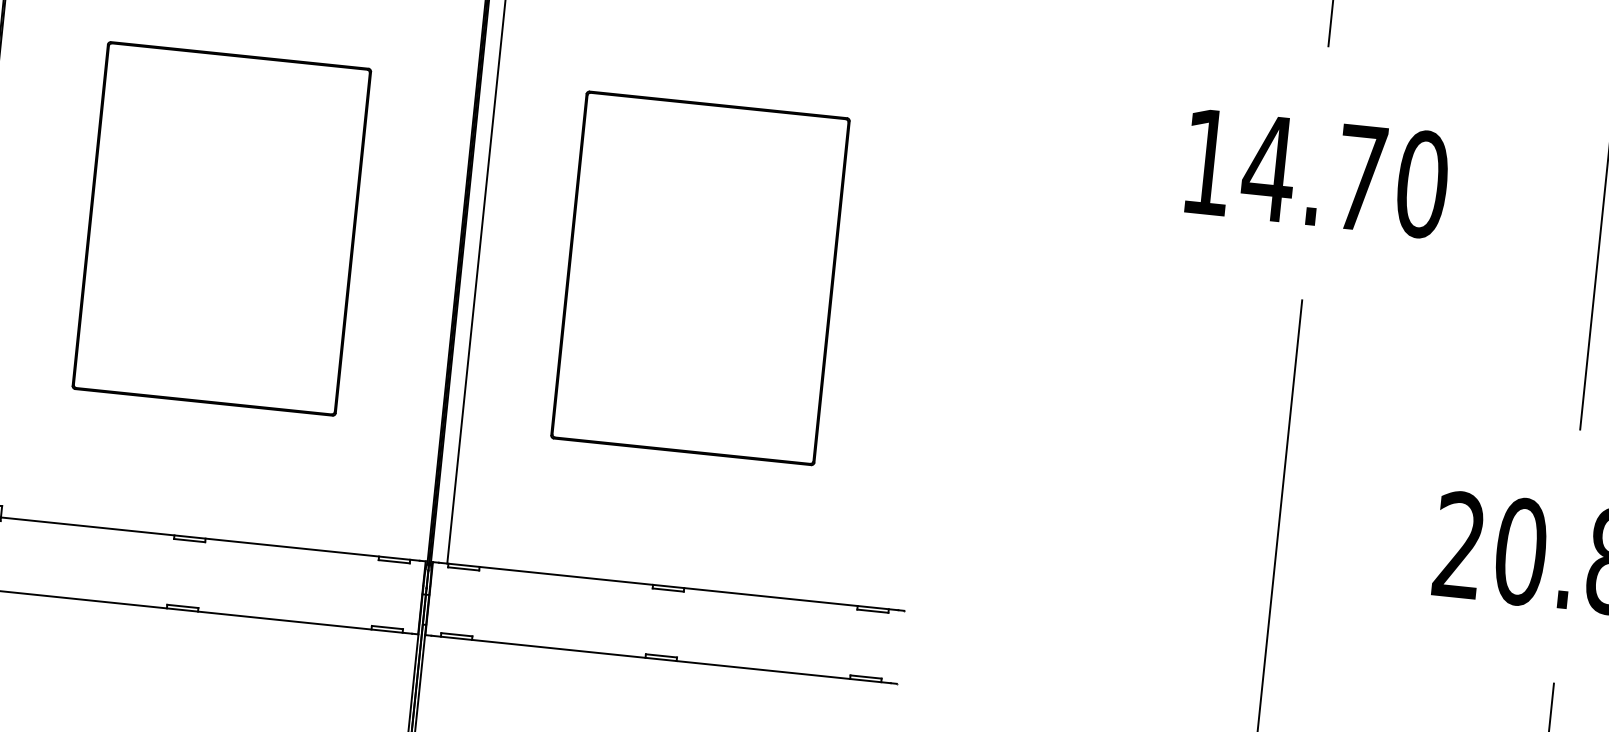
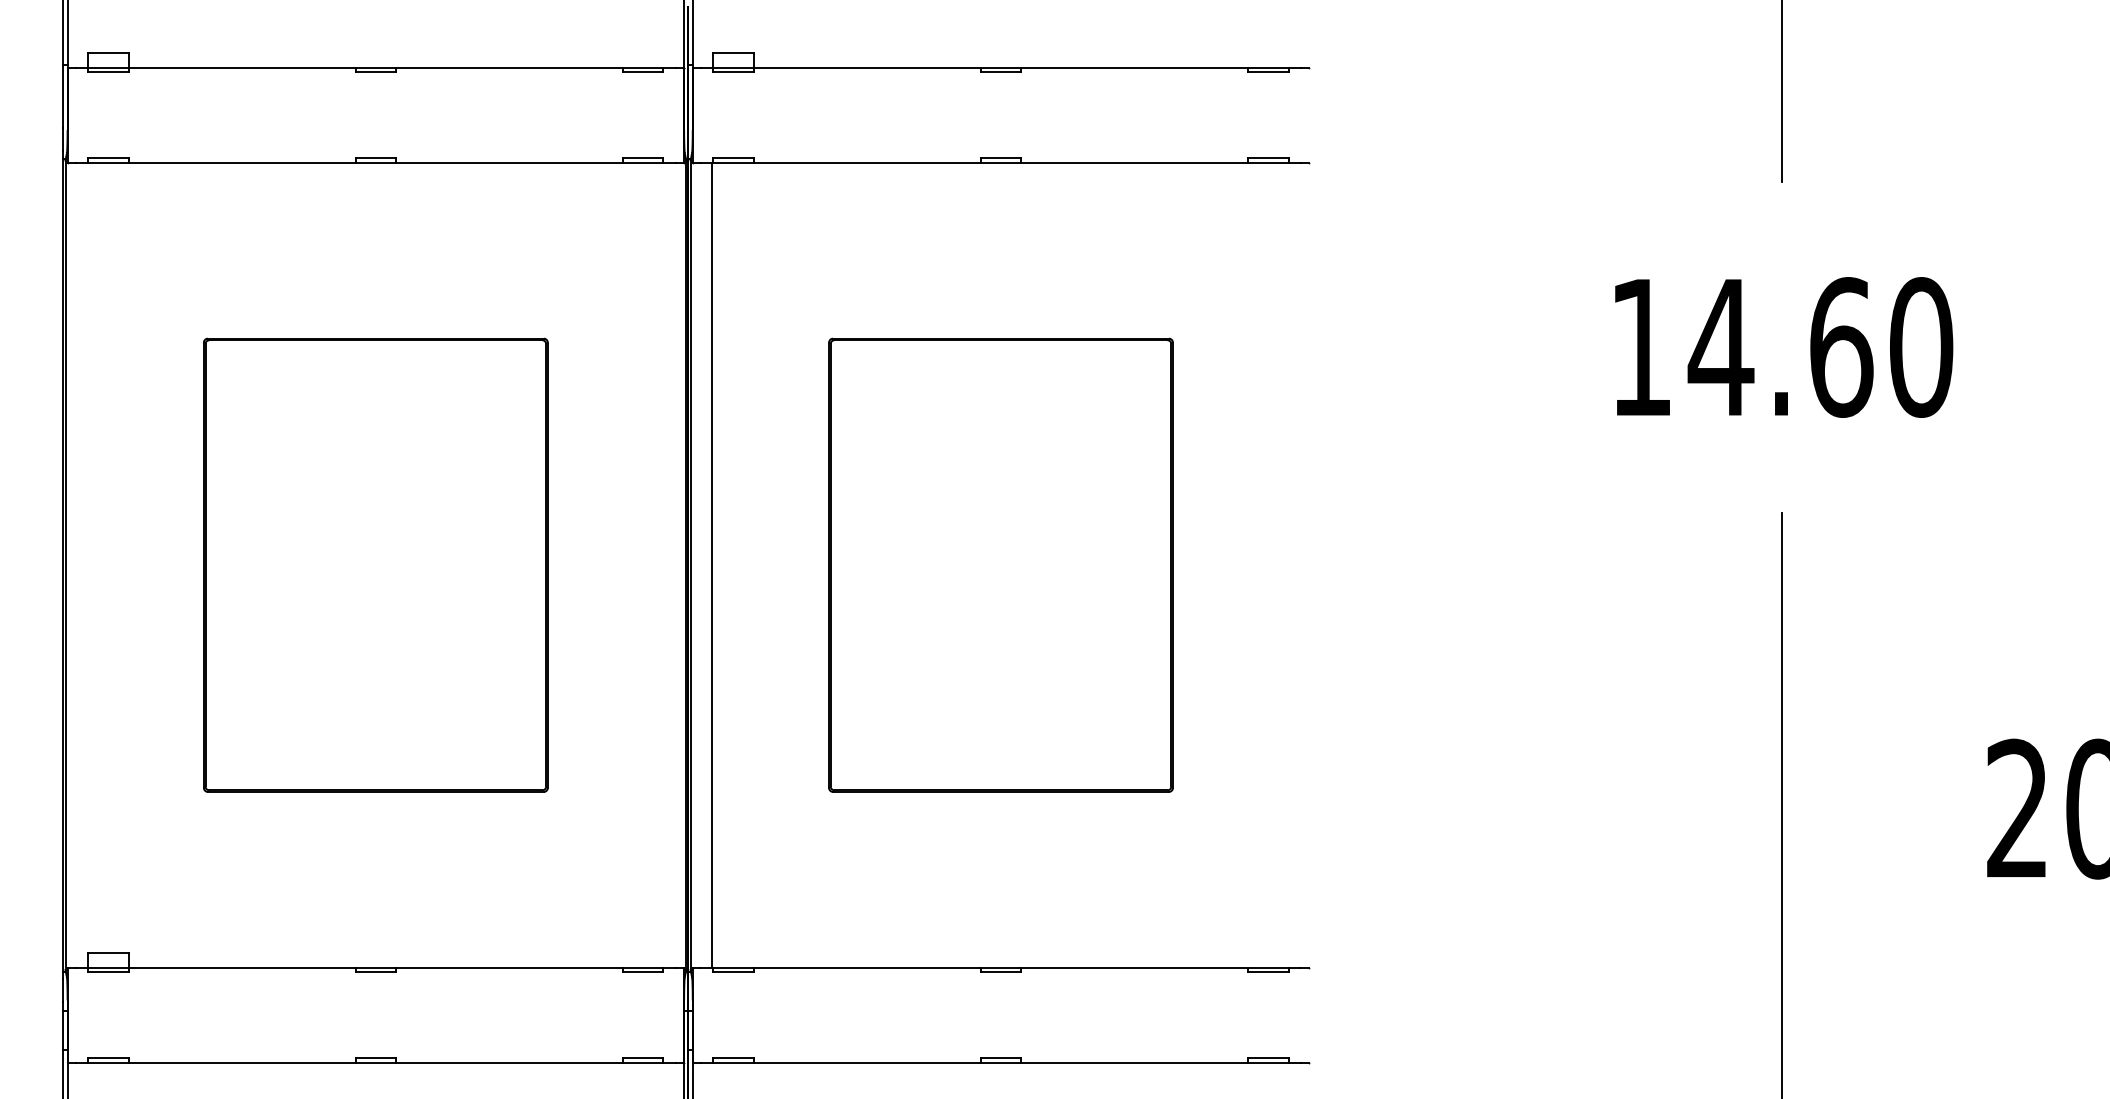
text: (1361, 178) -> (1841, 347), 14.70 -> 14.60

